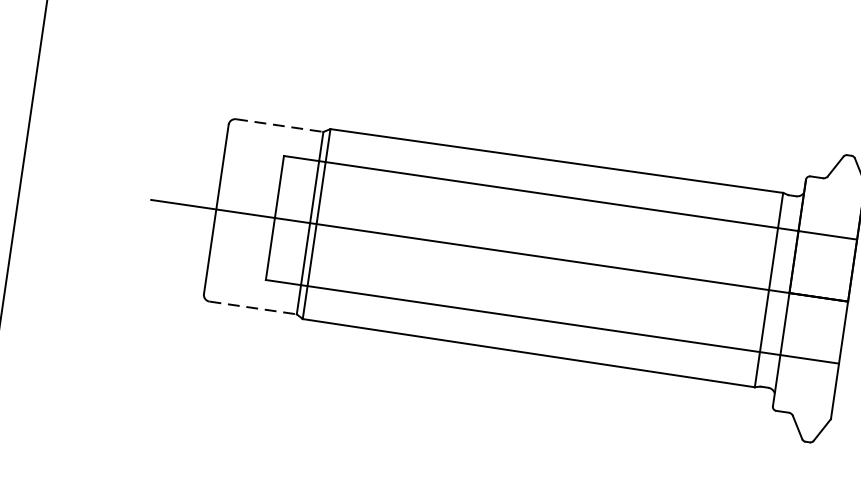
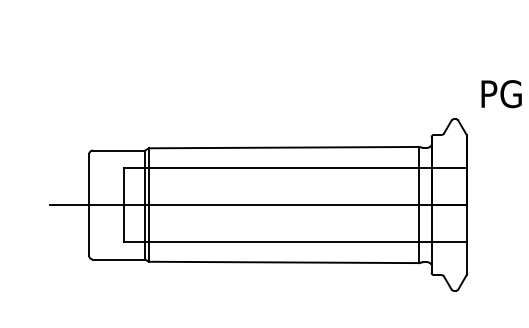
line: (280, 125) -> (119, 150), dashed -> solid
line: (253, 308) -> (119, 259), dashed -> solid

